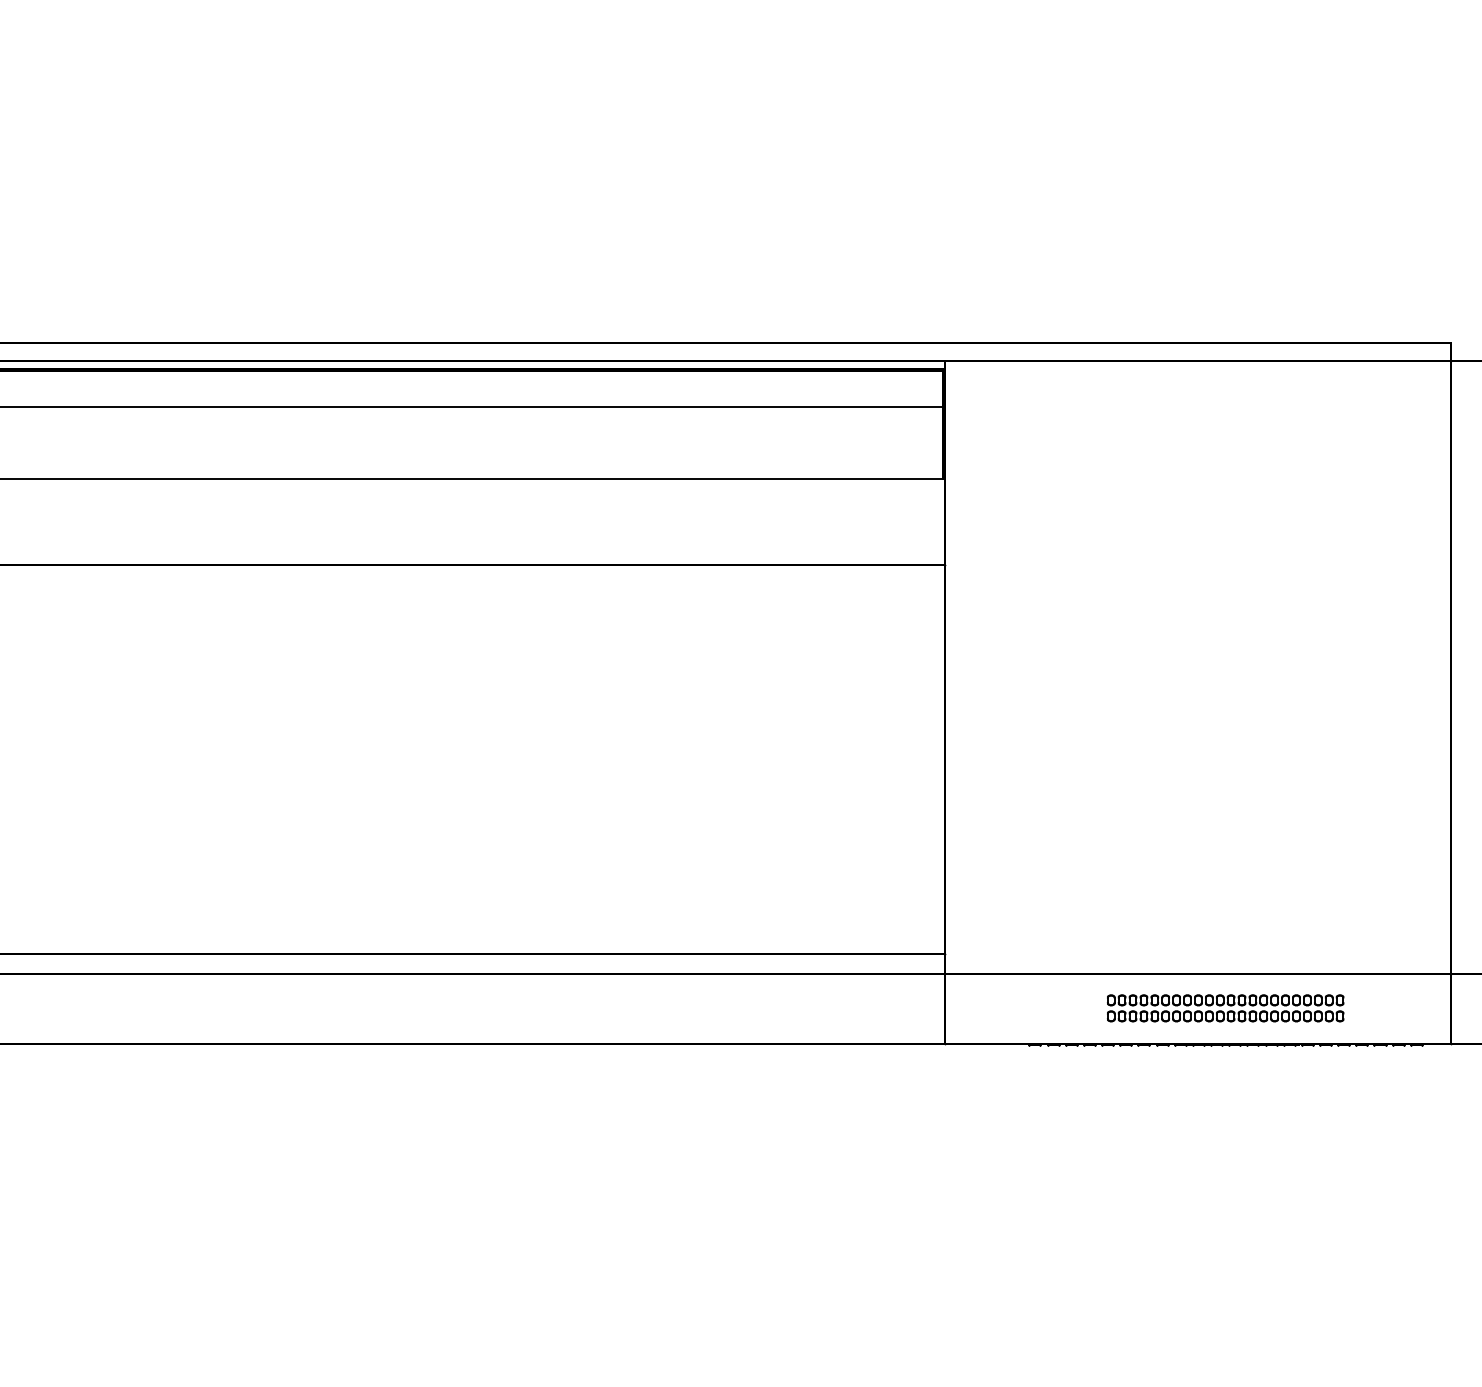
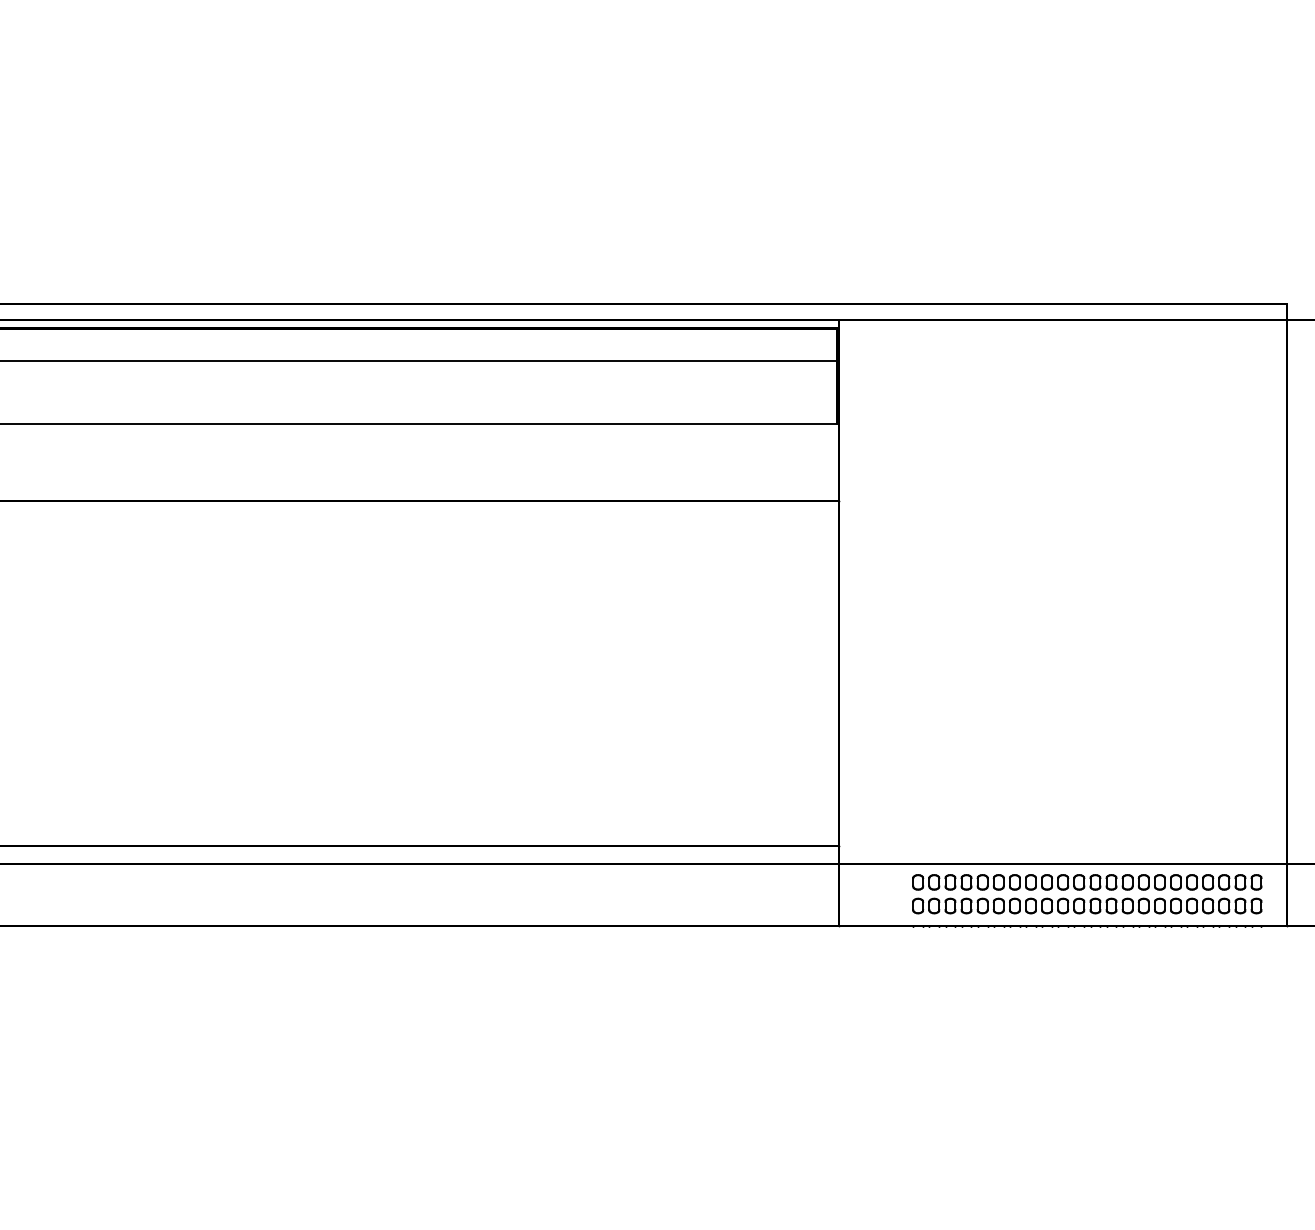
part: (1225, 1008) -> (1087, 894), size x1.67

